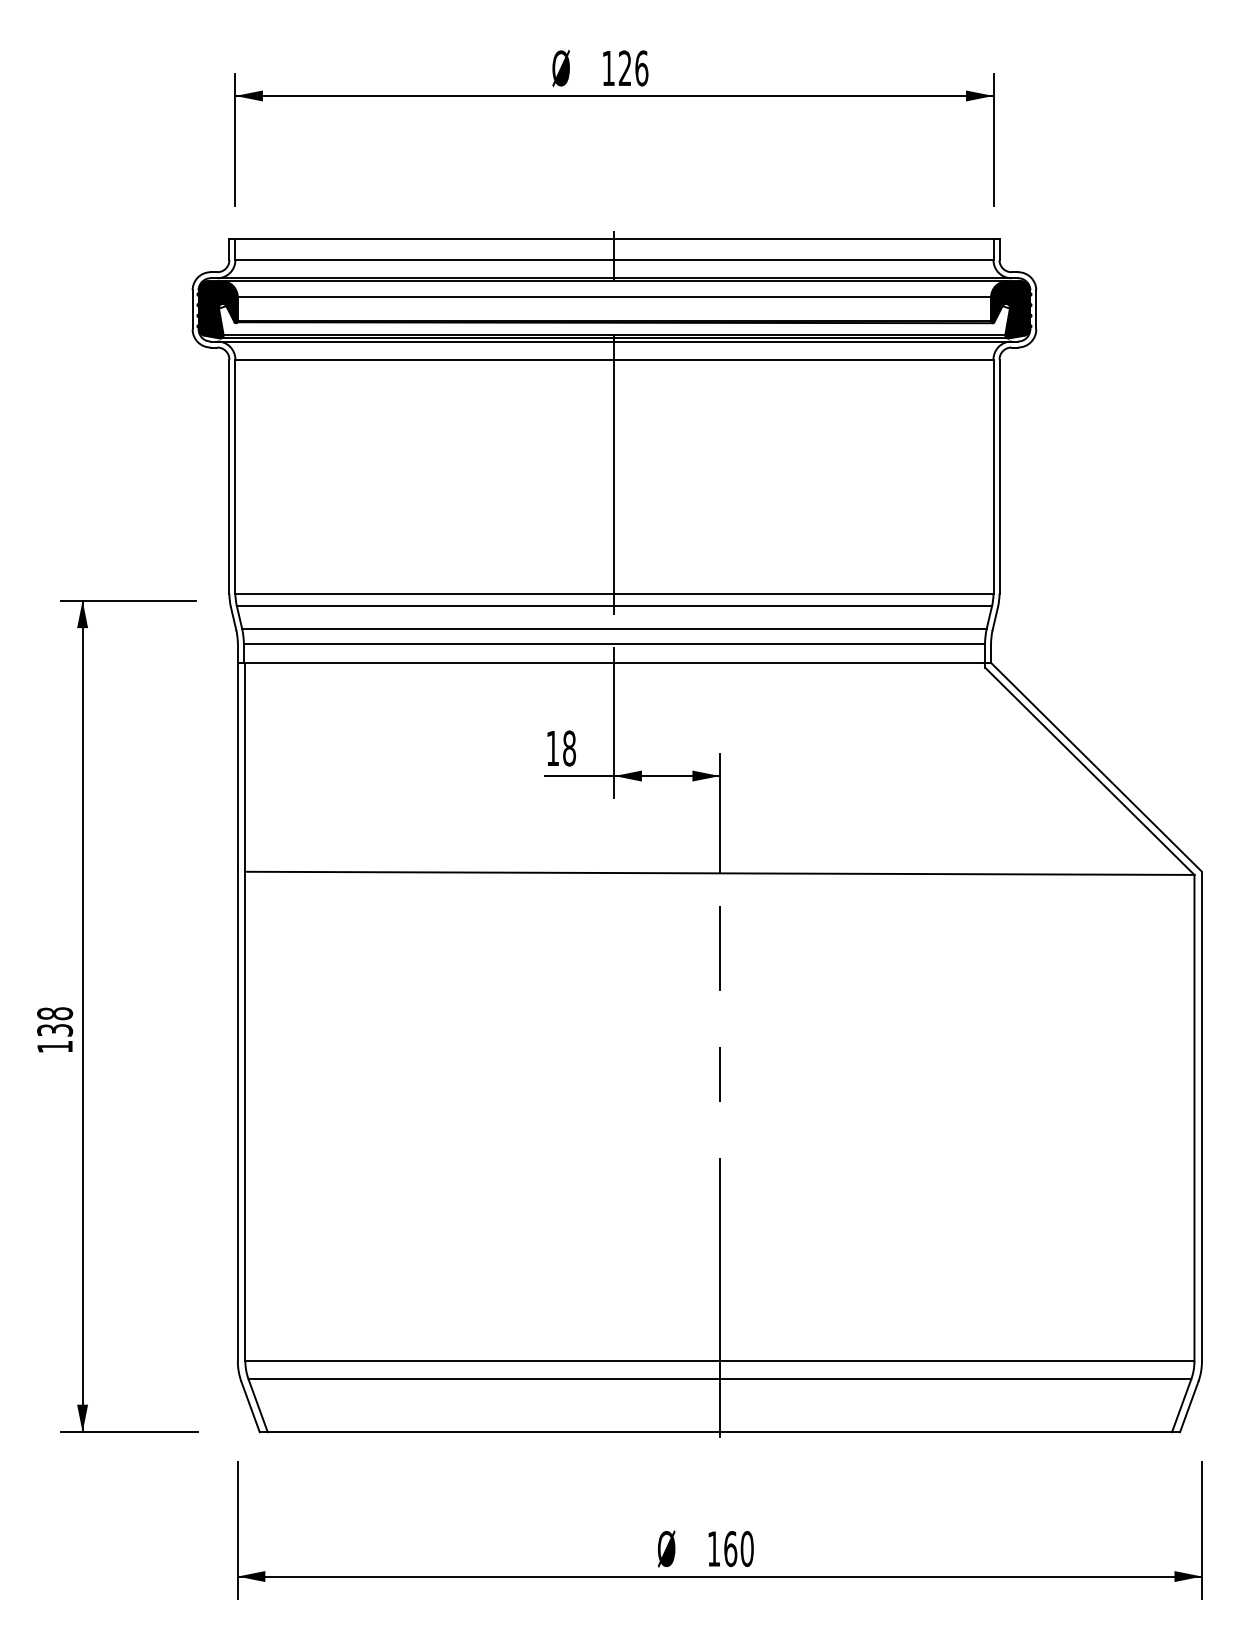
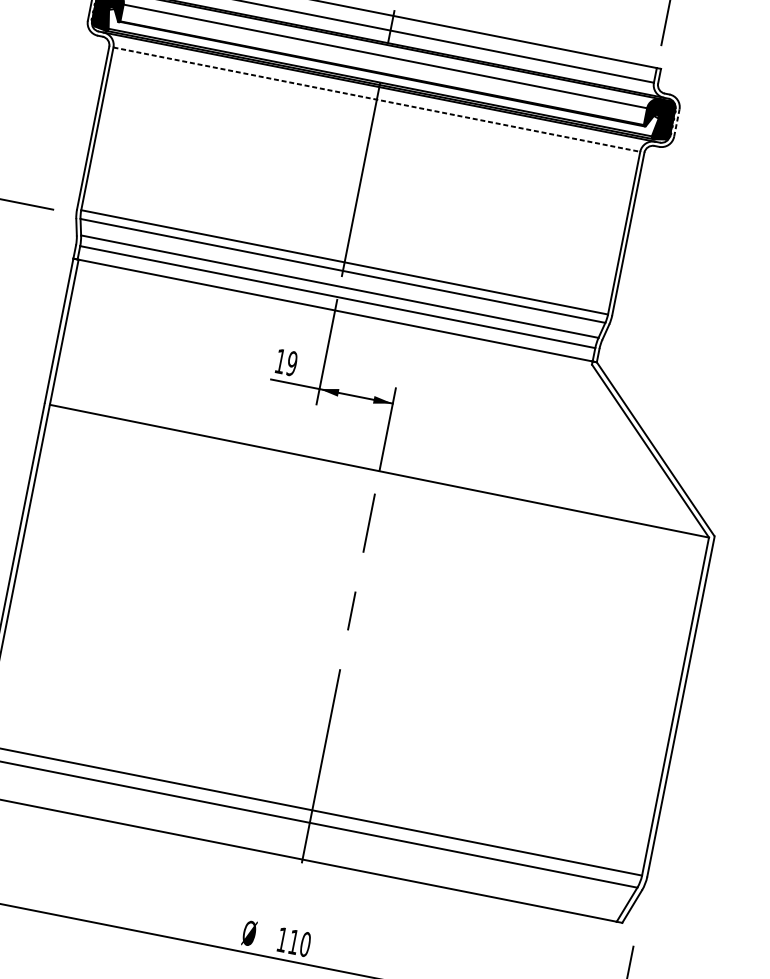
line: (1036, 309) -> (677, 122), solid -> dashed
line: (614, 359) -> (376, 99), solid -> dashed
text: (569, 748) -> (292, 363), 18 -> 19
text: (730, 1548) -> (293, 941), 160 -> 110

